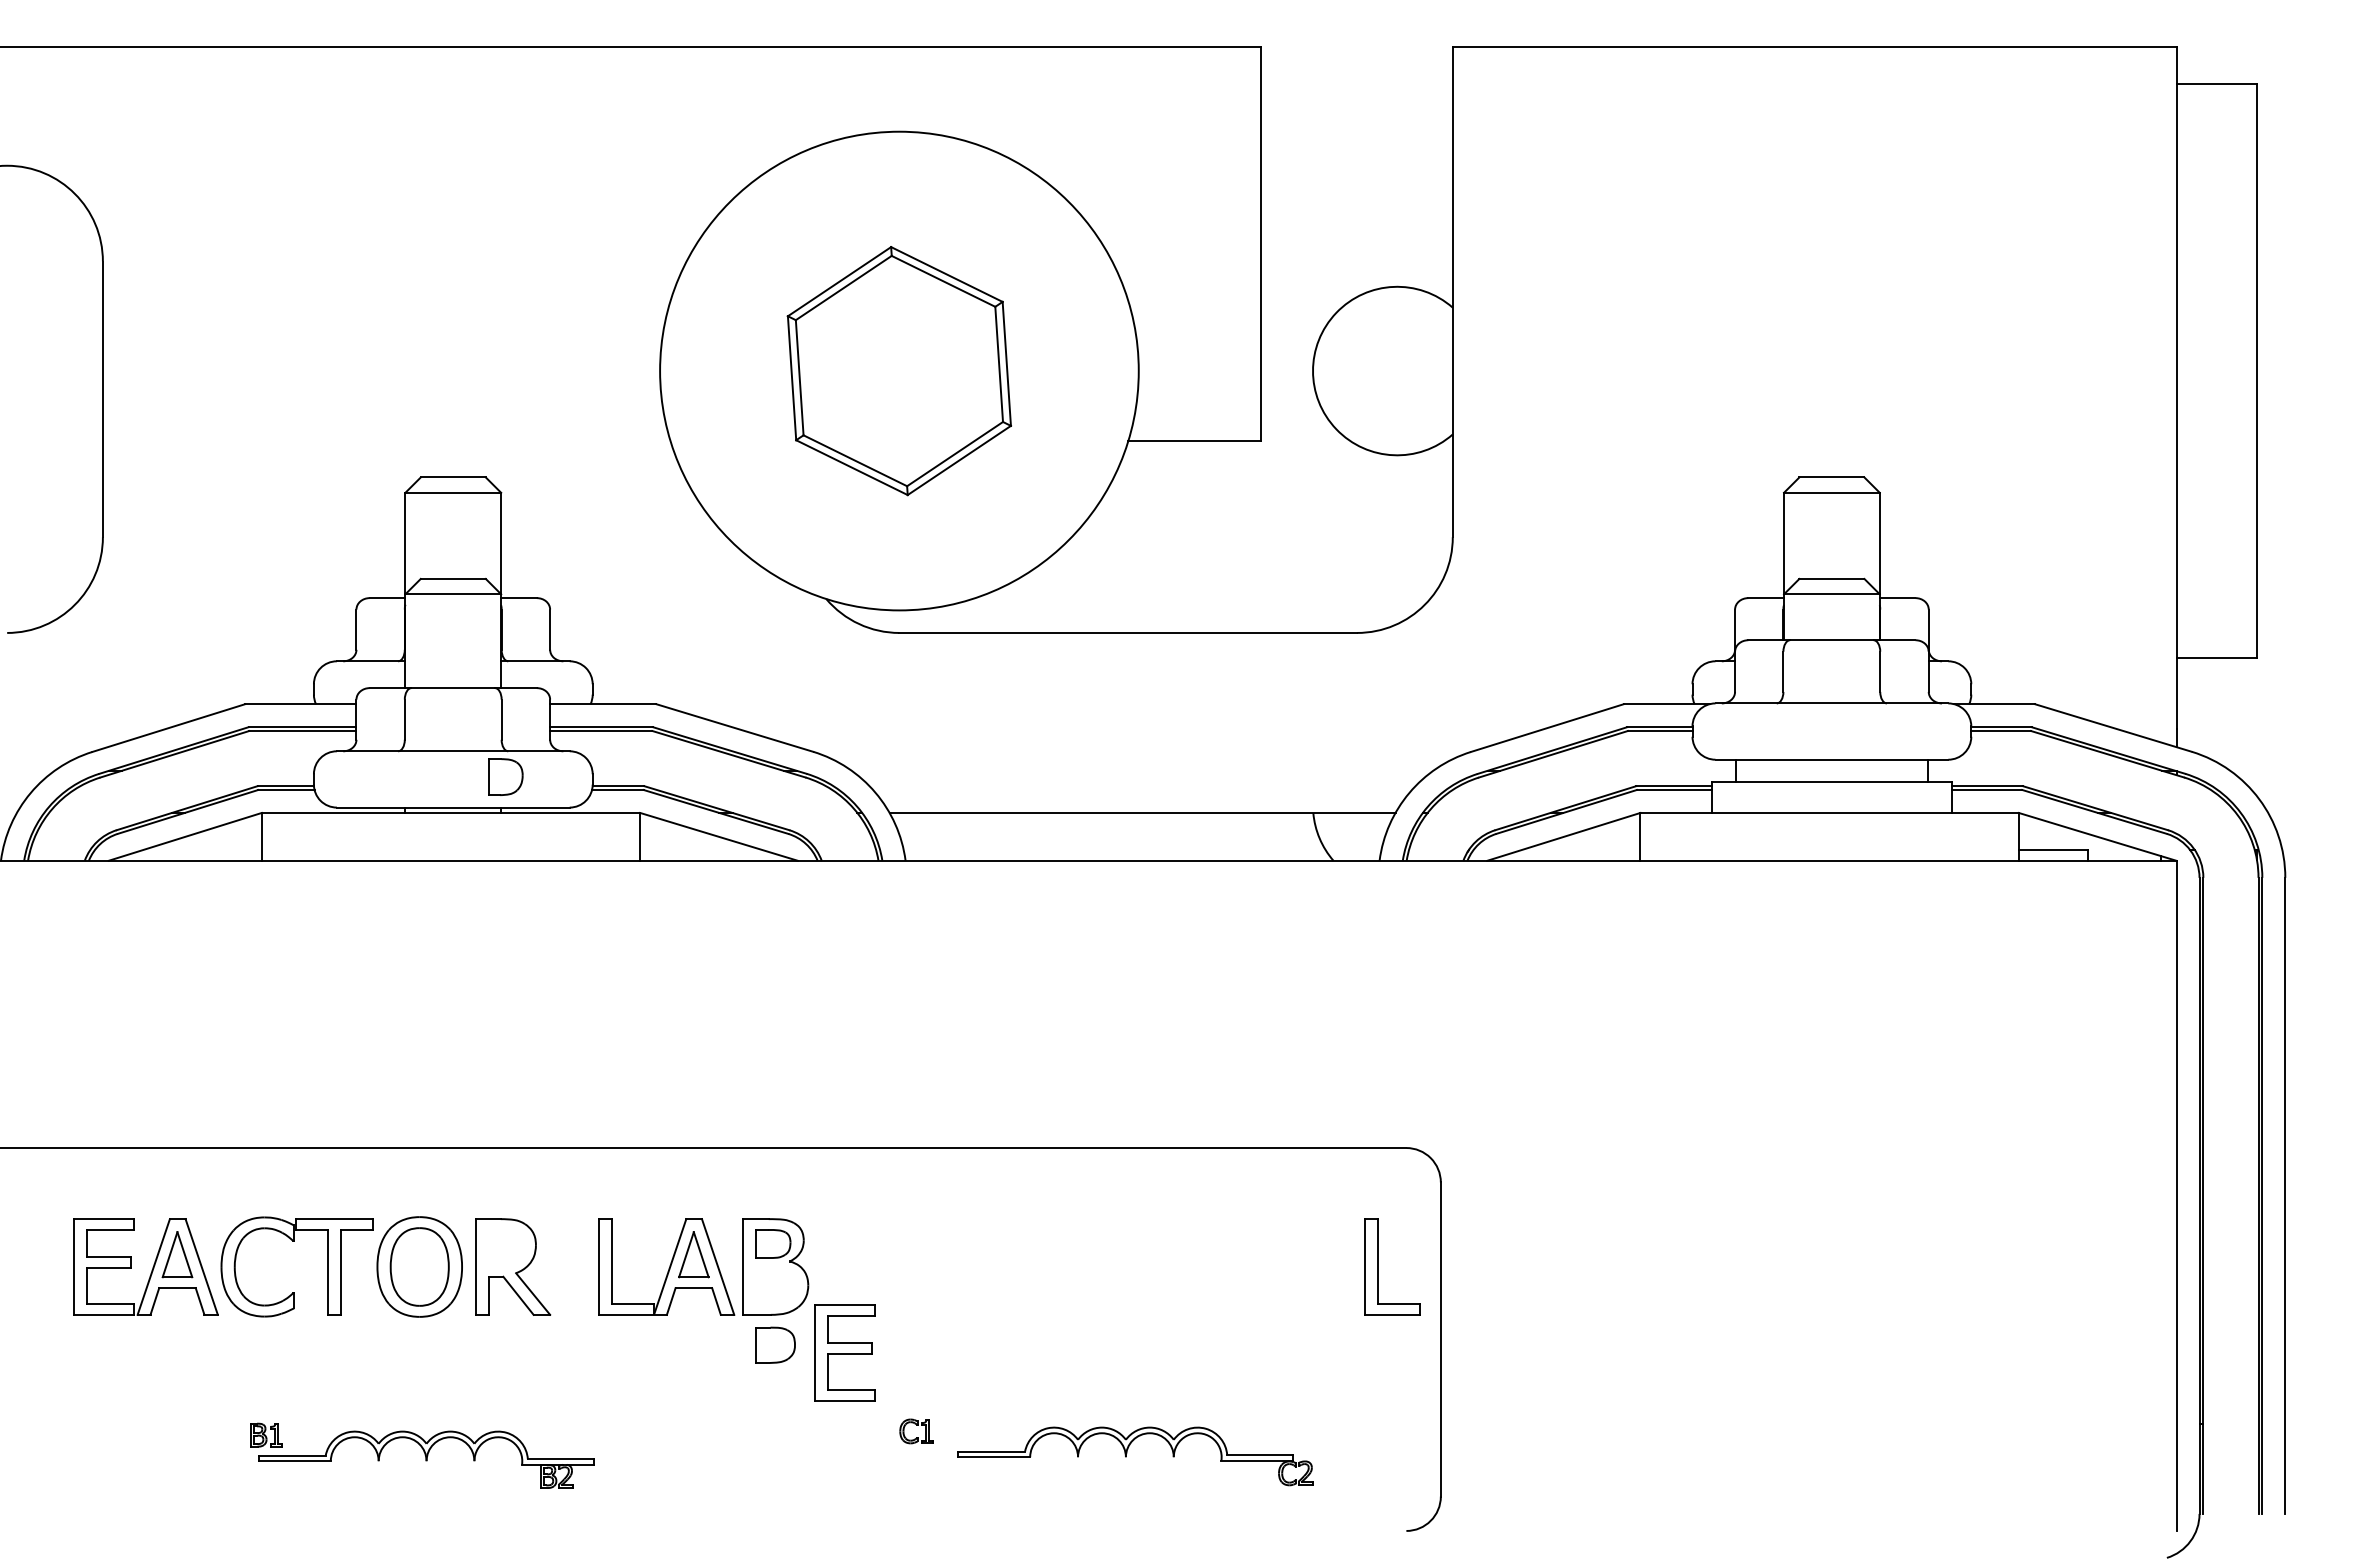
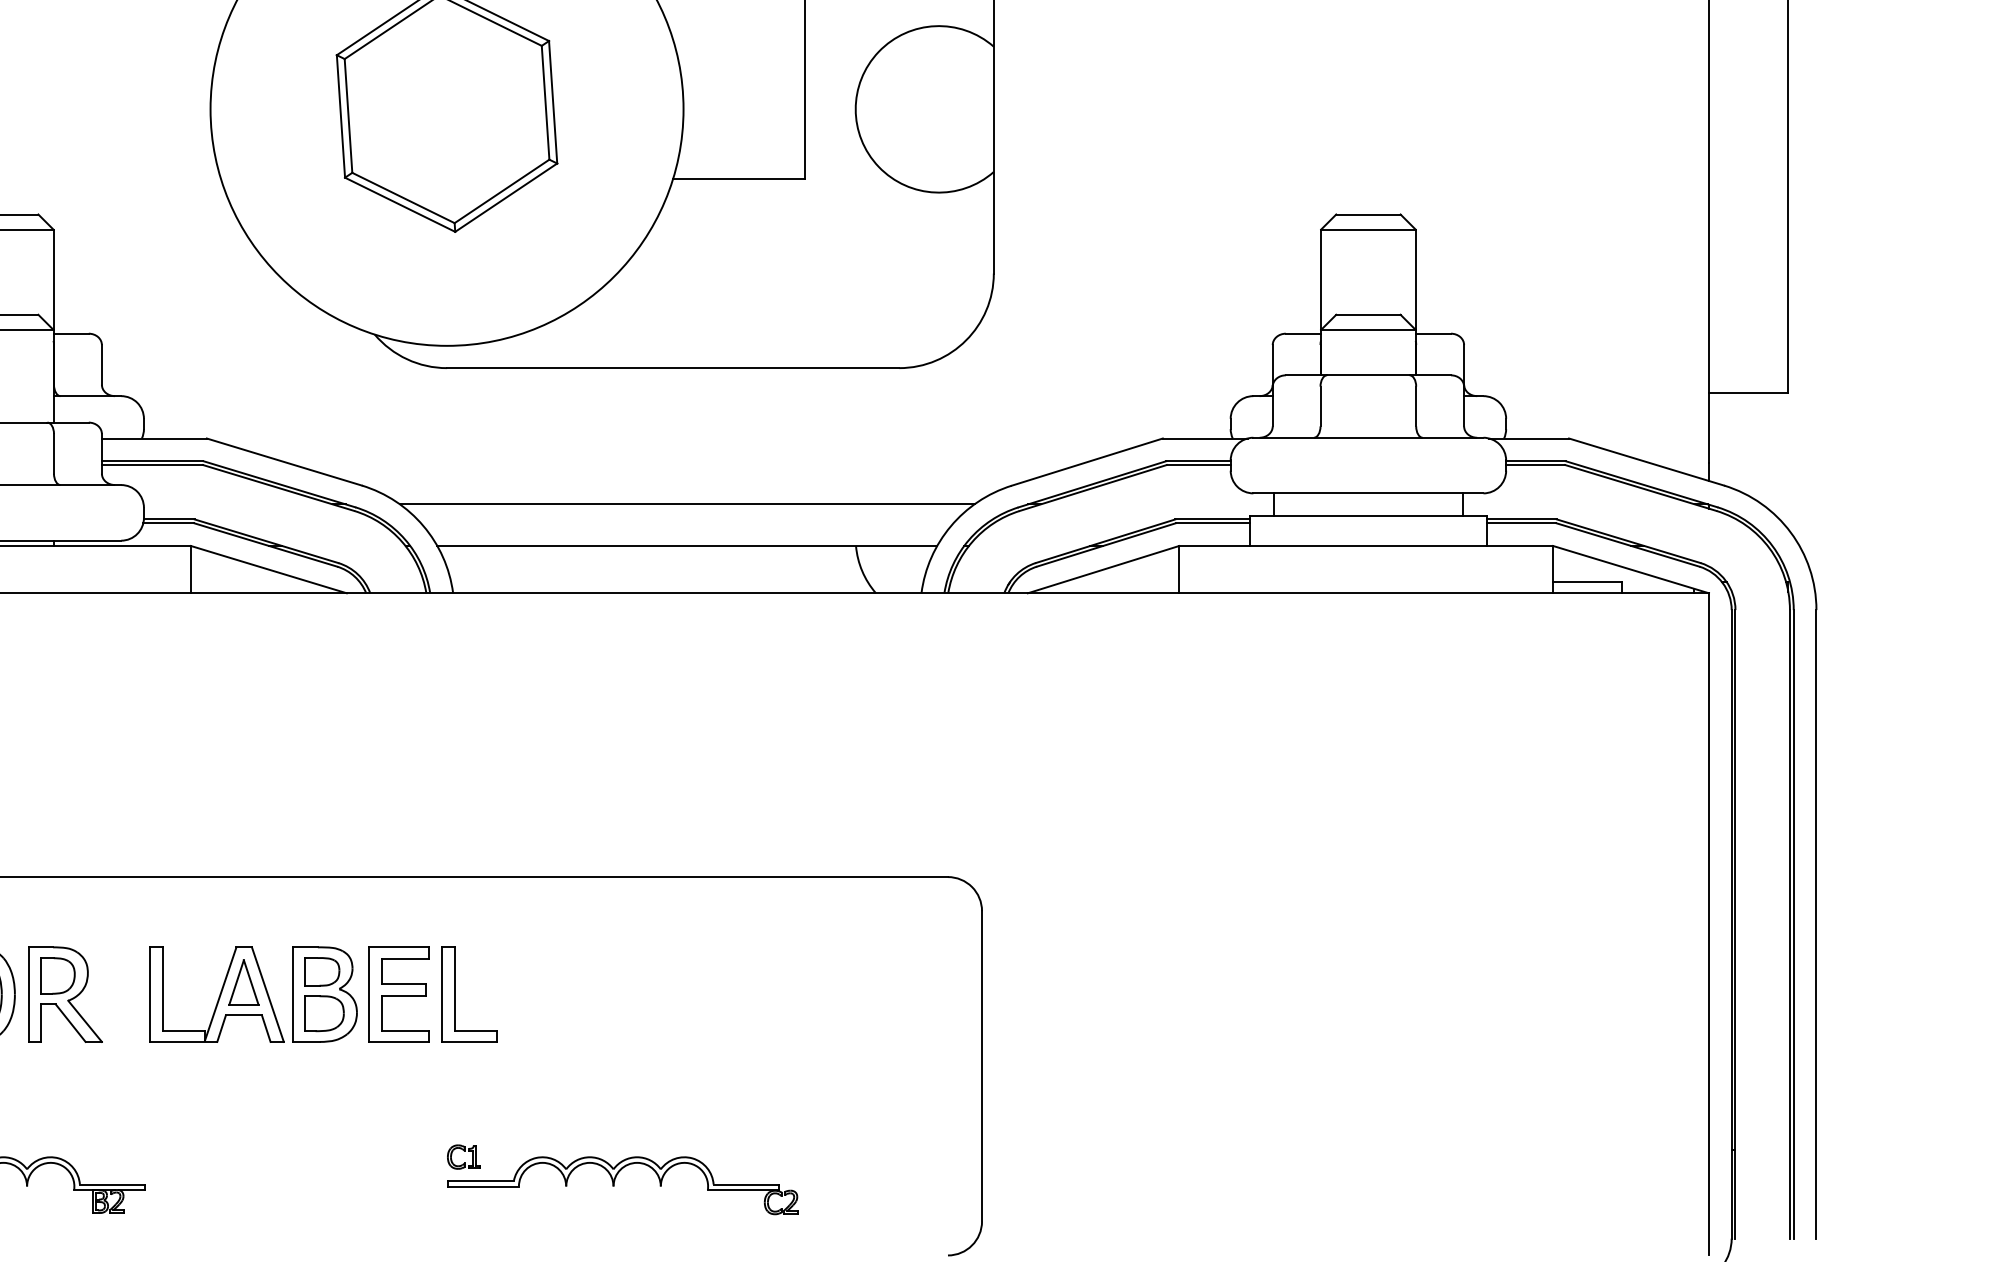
line: (1142, 770) -> (687, 504), added
part: (505, 776) -> (57, 975), moved
part: (1378, 1266) -> (456, 994), moved
part: (775, 1344) -> (324, 1012), moved
part: (844, 1352) -> (398, 994), moved
part: (1127, 1453) -> (615, 1182), moved

